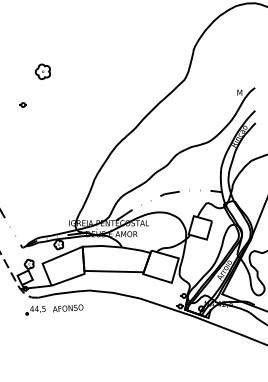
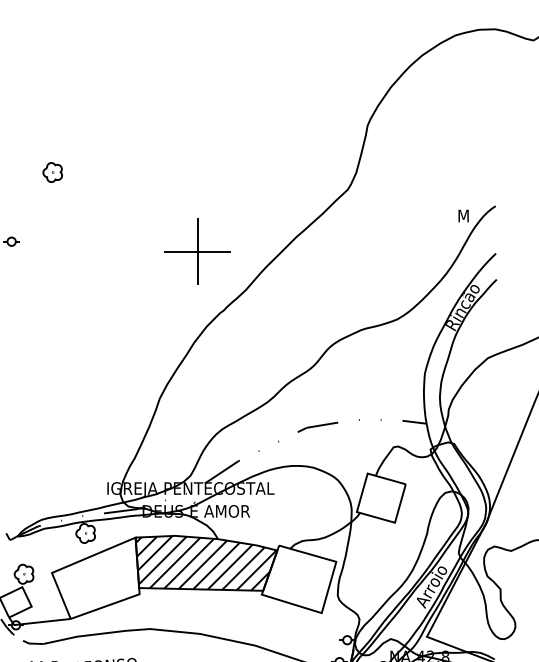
part: (42, 71) -> (51, 171), size x0.62
part: (111, 109) -> (195, 251), added
hatch: (116, 259) -> (206, 564), added

